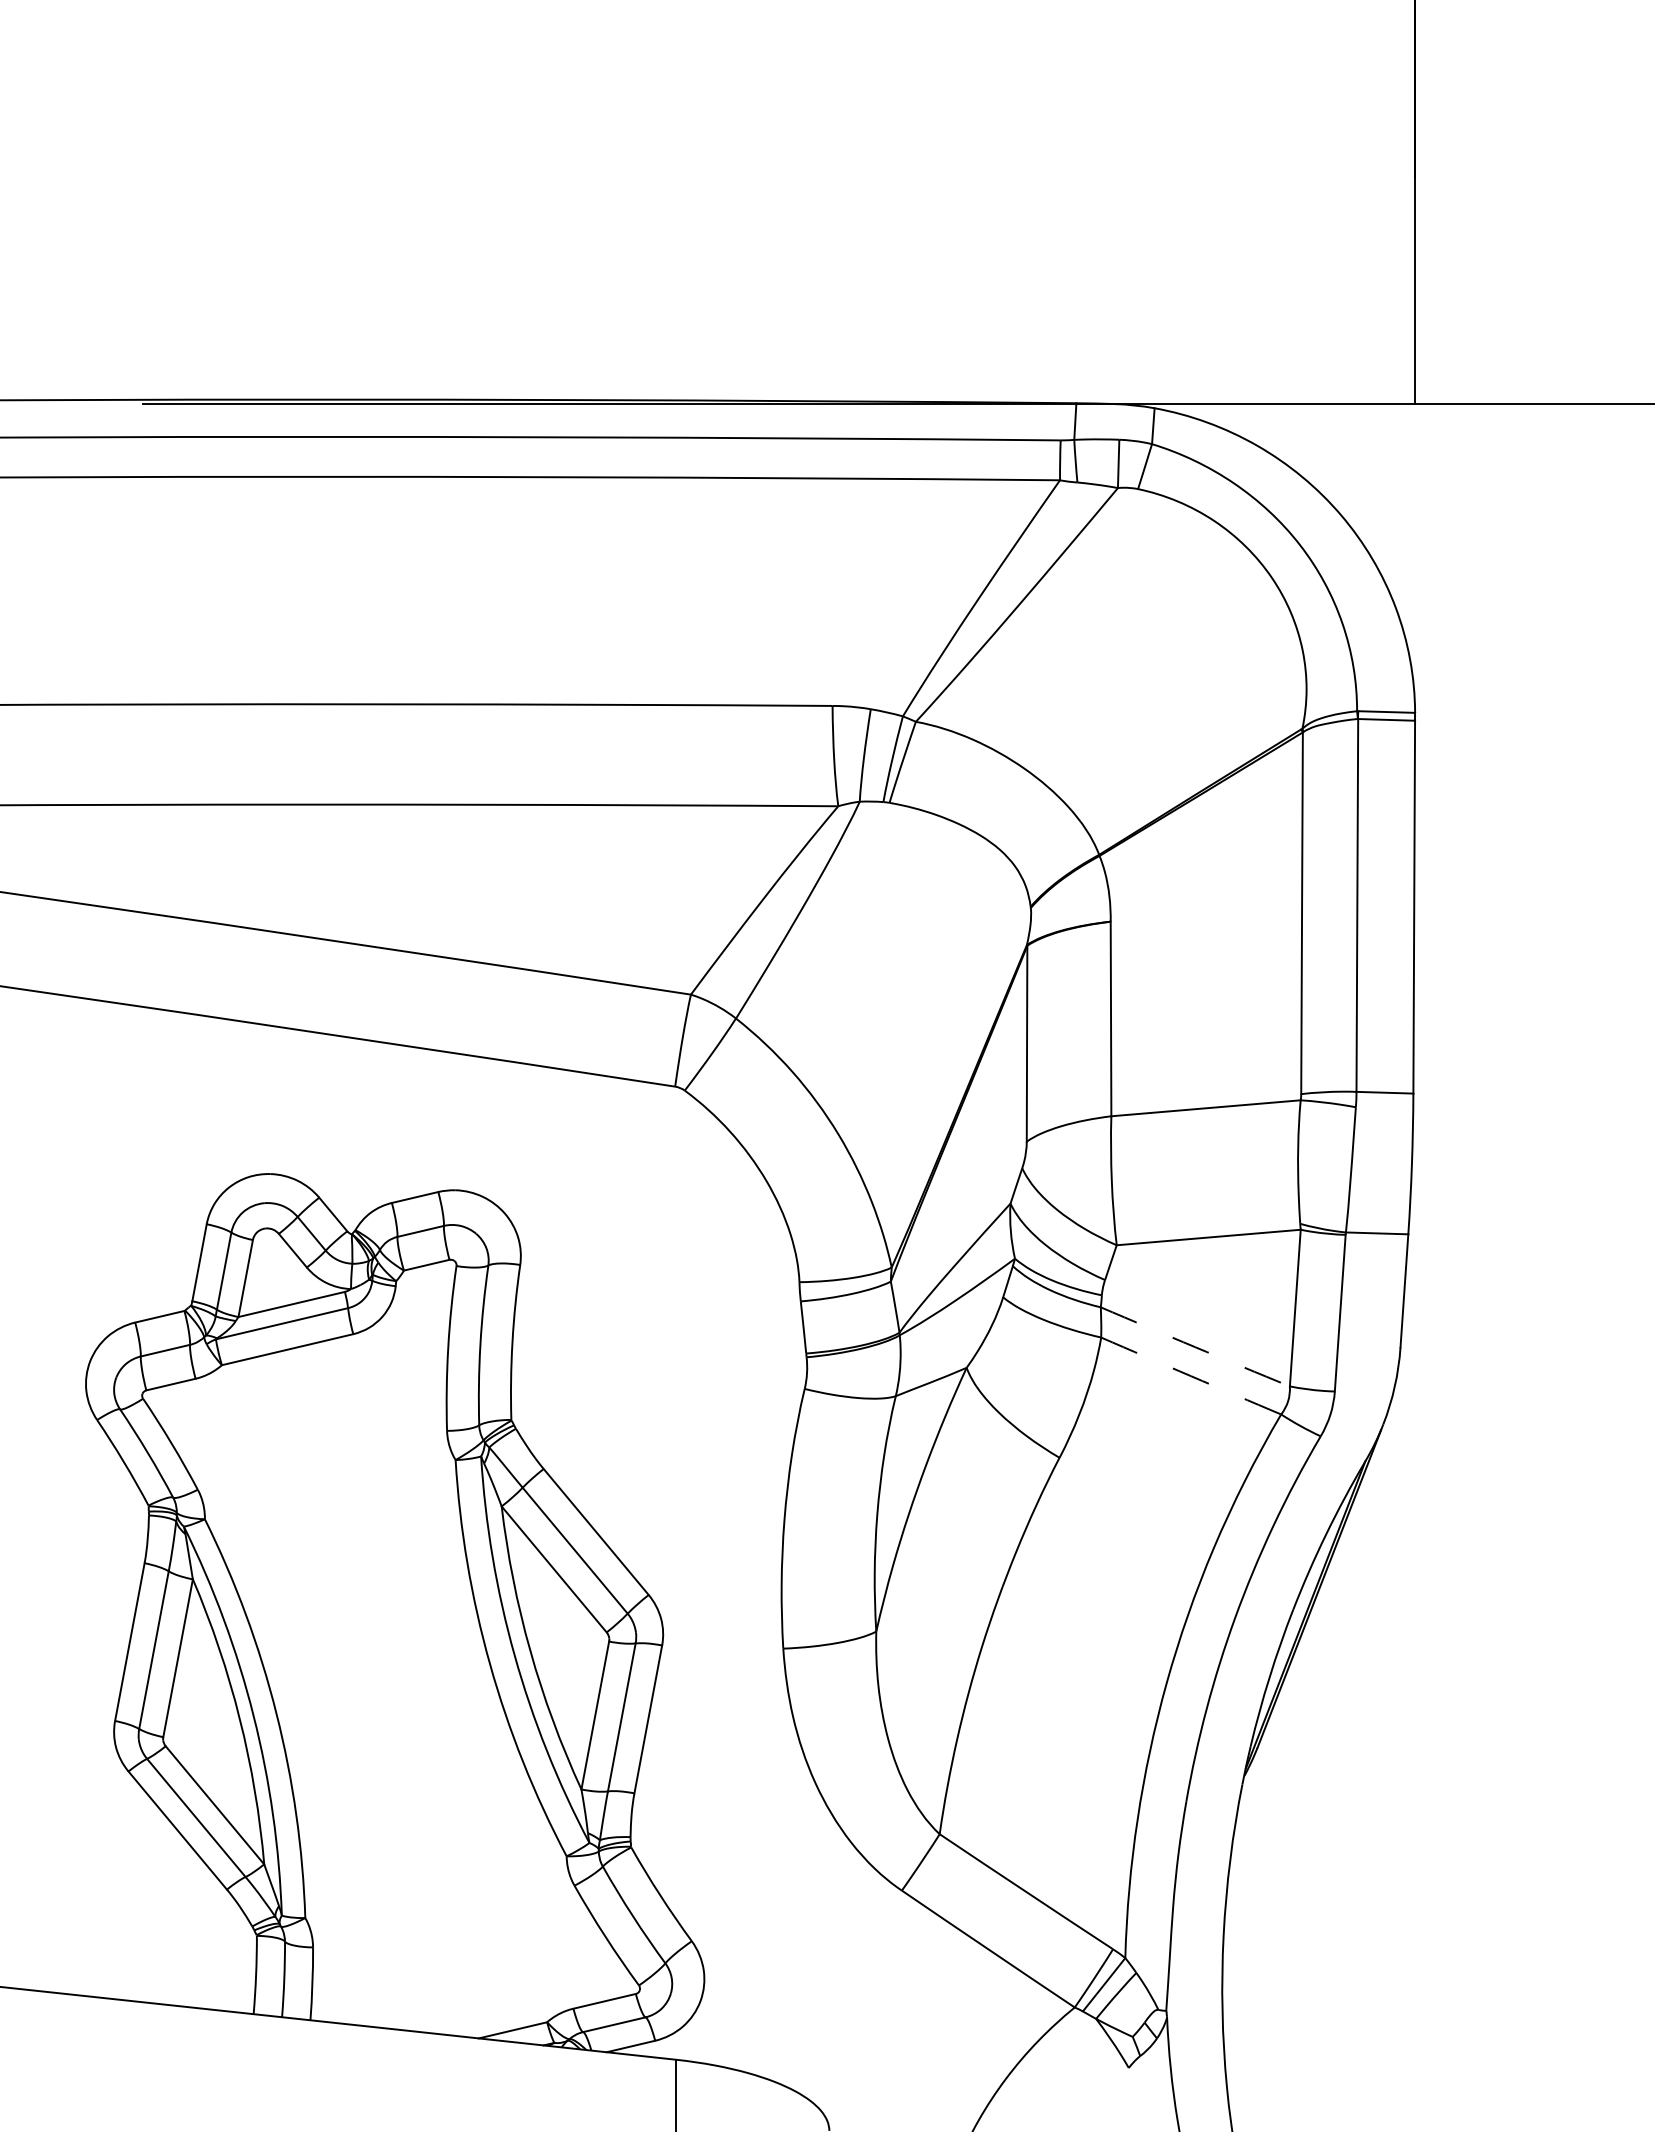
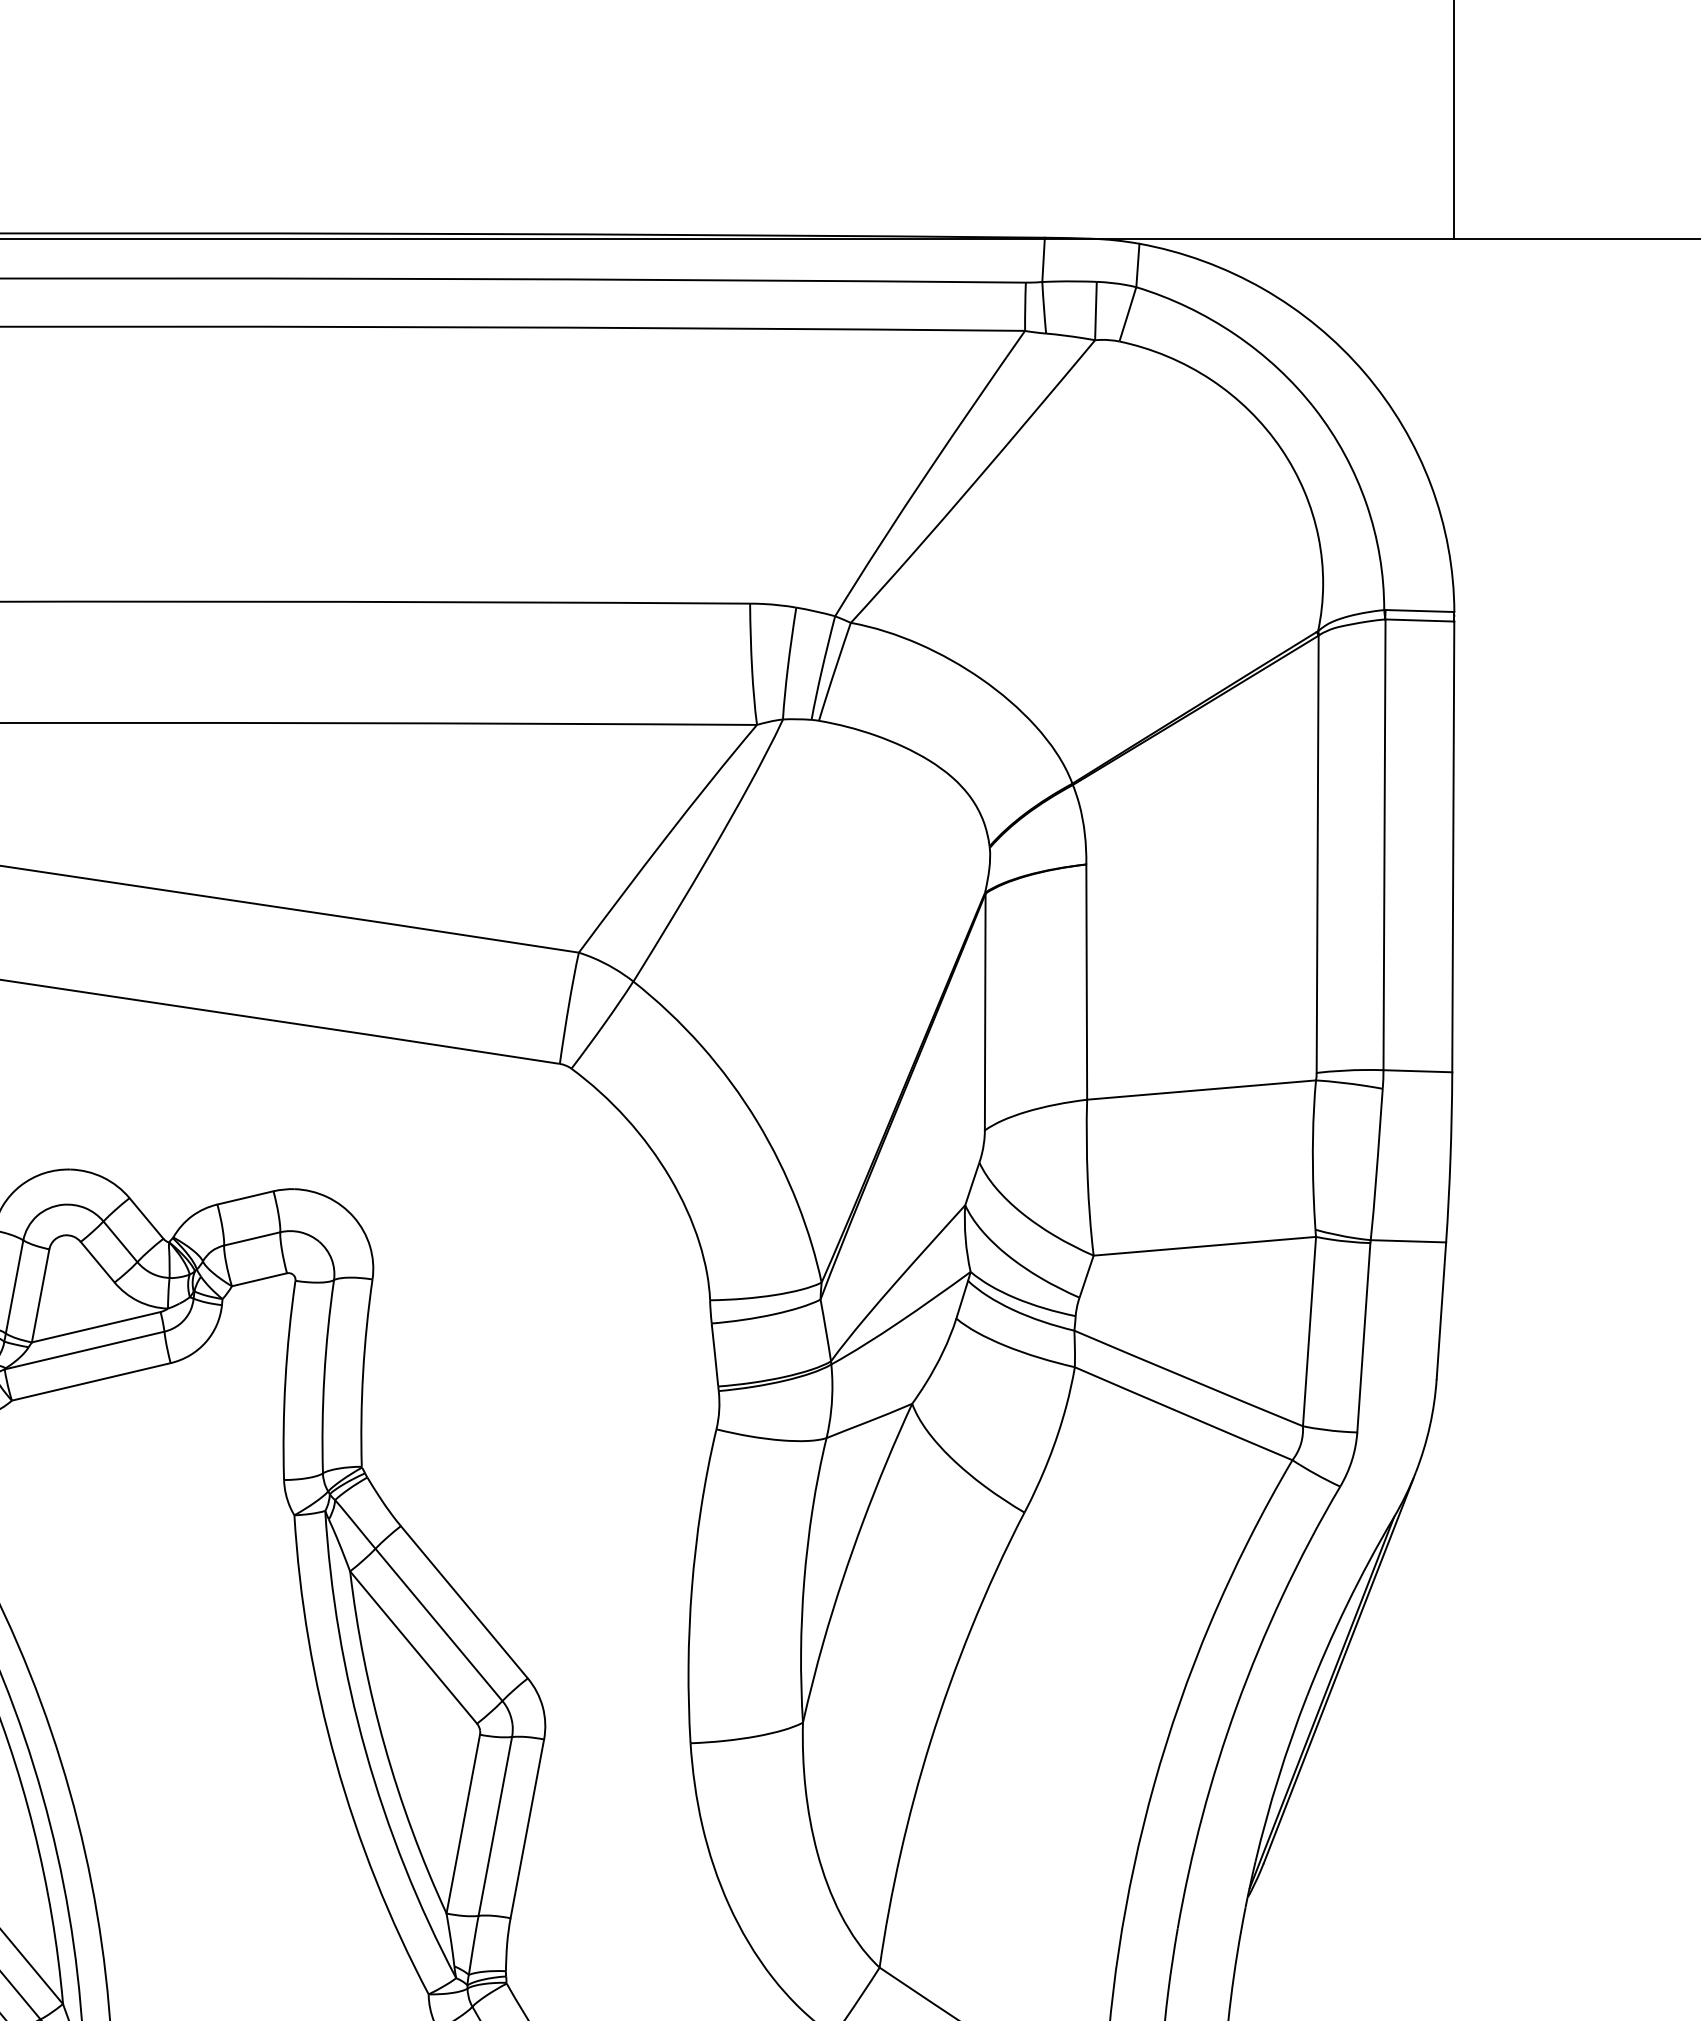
arc: (1195, 1347) -> (1188, 1379), dashed -> solid
arc: (1191, 1376) -> (1184, 1414), dashed -> solid

